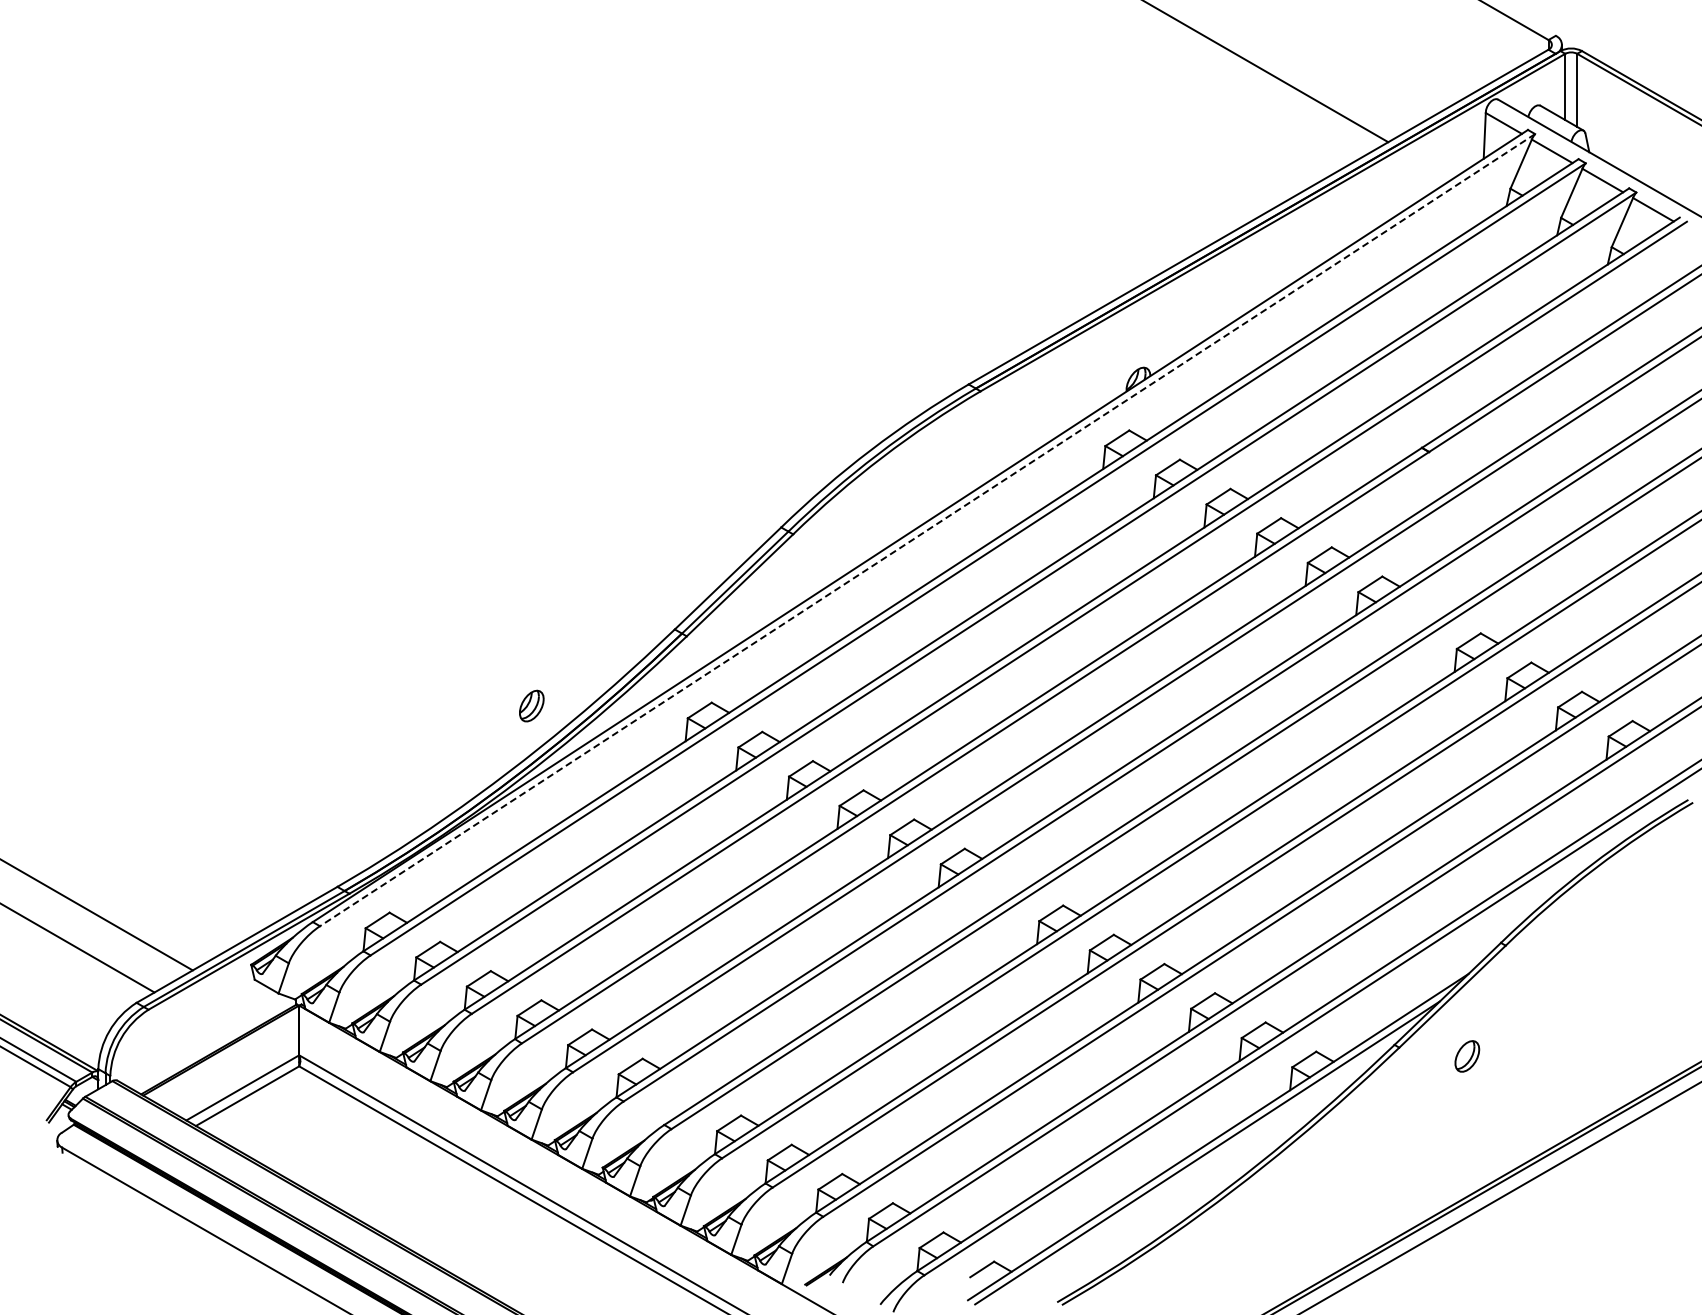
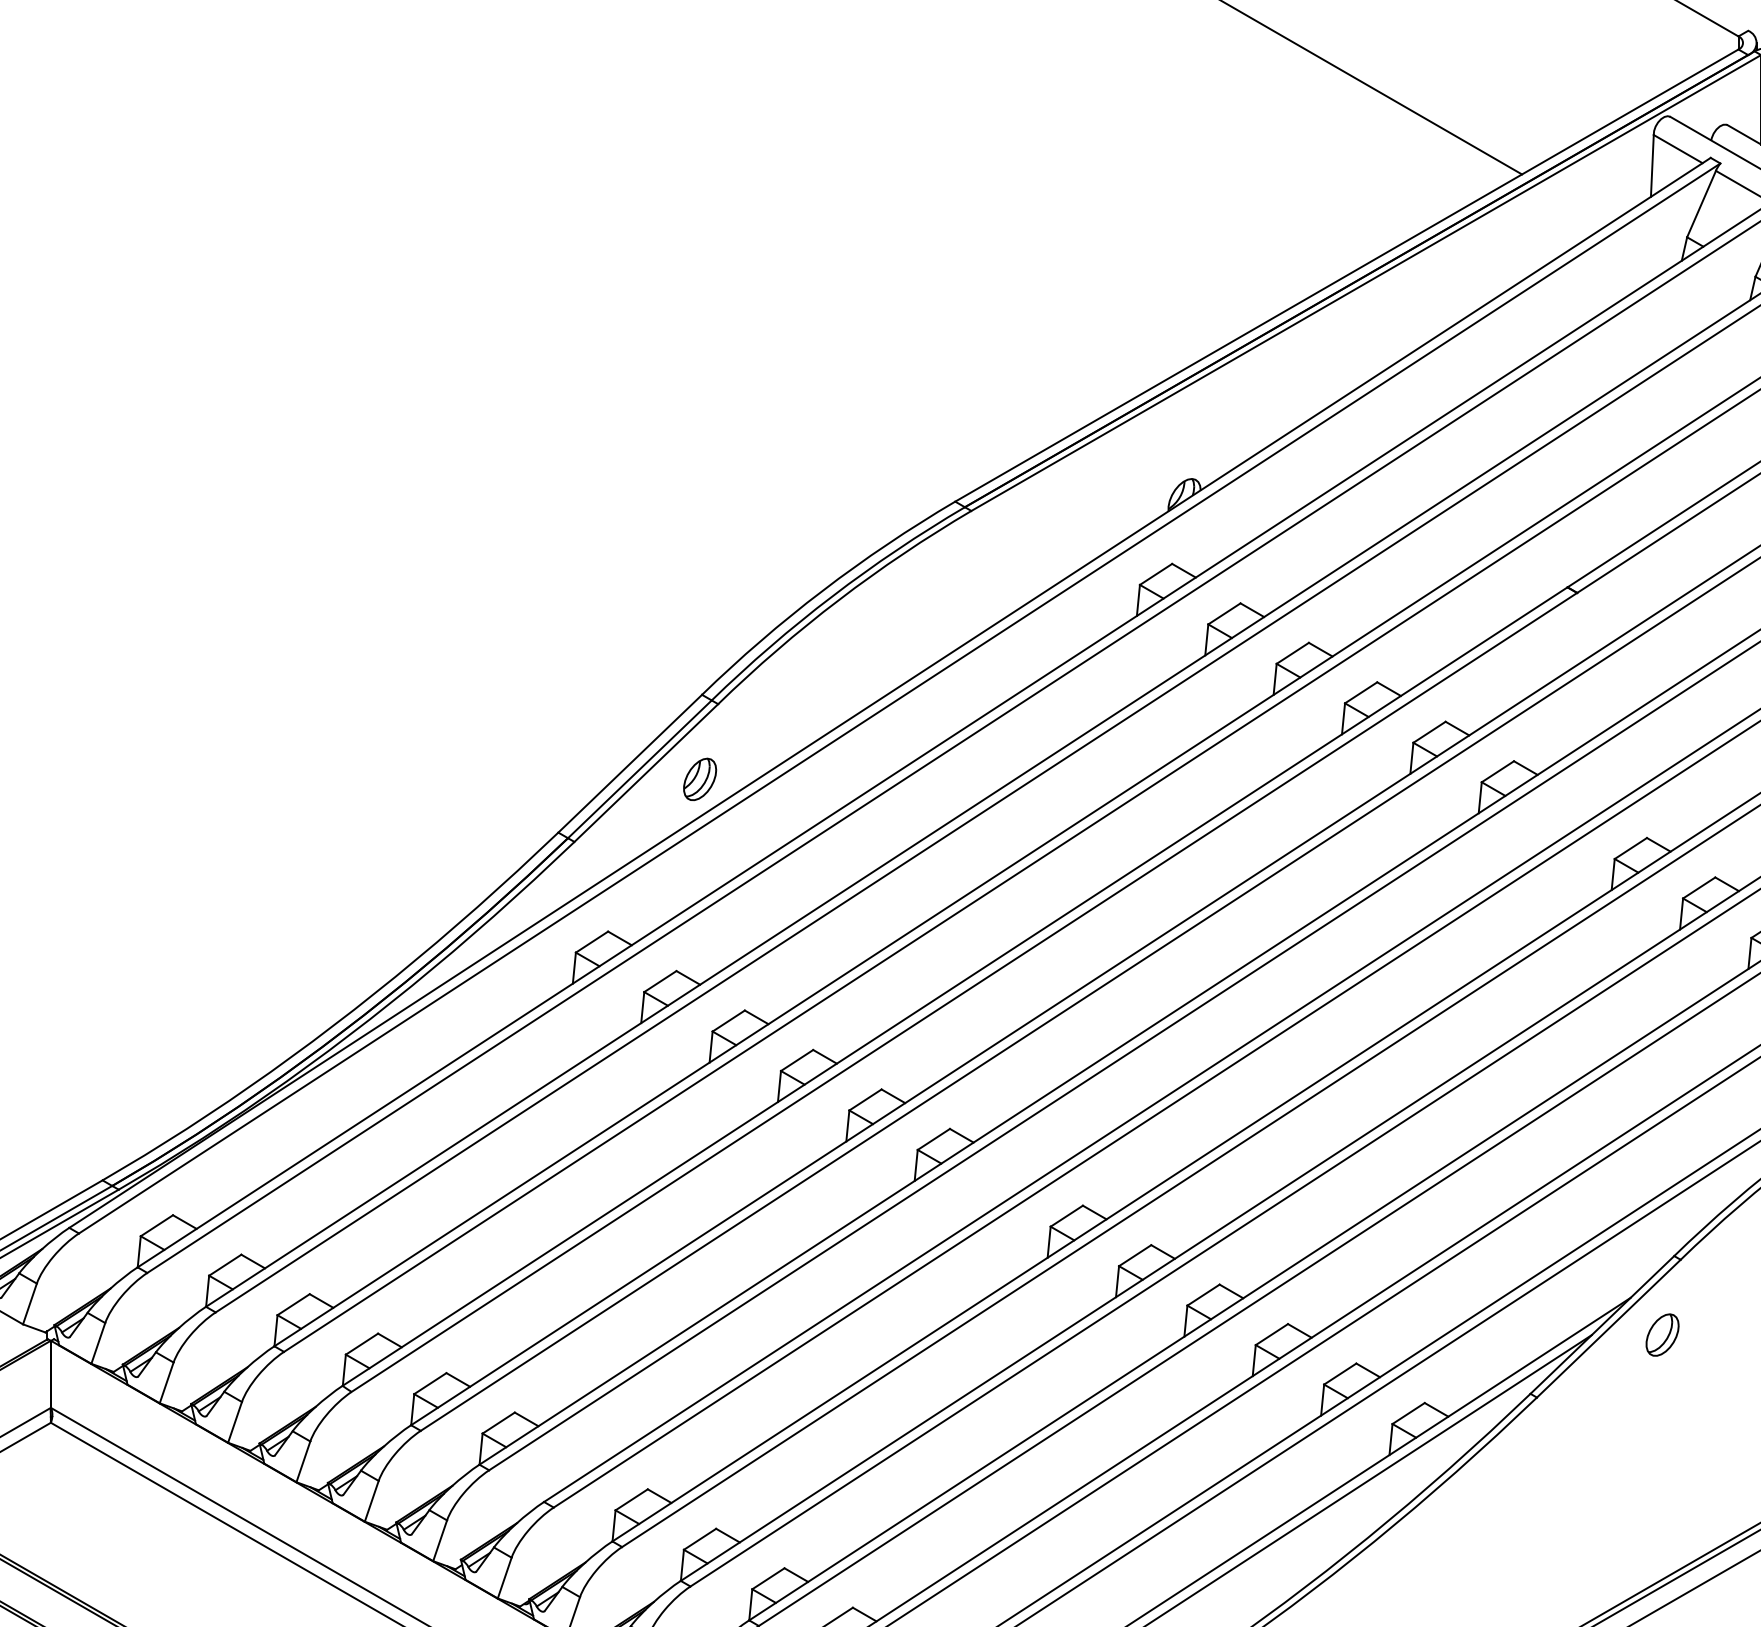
line: (927, 530) -> (899, 698), dashed -> solid
part: (531, 705) -> (699, 778), moved
part: (1467, 1056) -> (1662, 1335), moved

